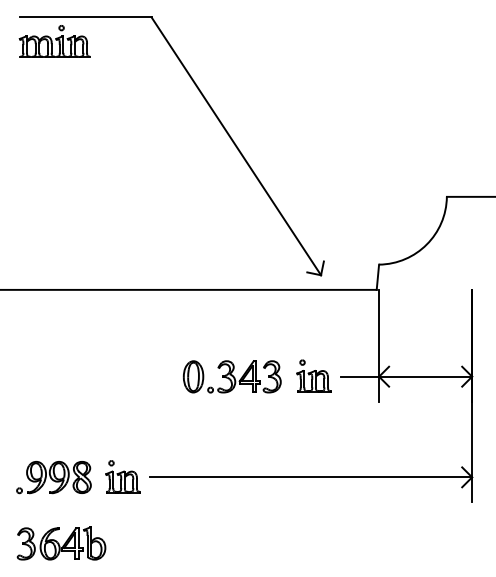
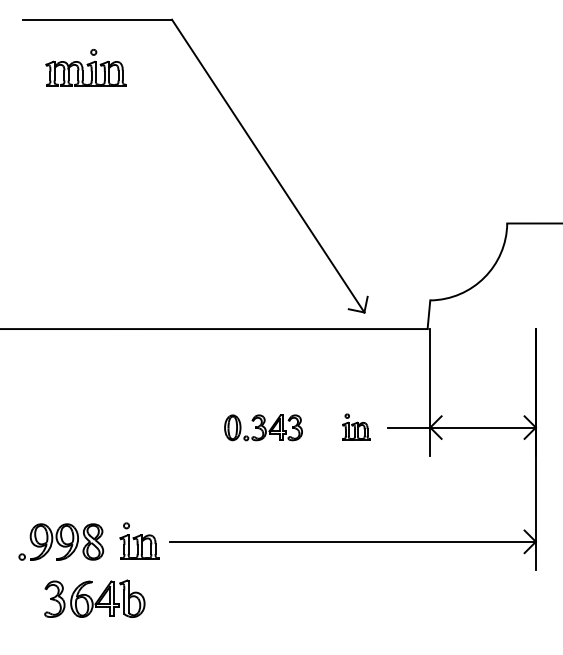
part: (54, 41) -> (85, 67), moved
part: (313, 375) -> (355, 426), size x0.7
part: (231, 376) -> (262, 427), size x0.7
part: (61, 543) -> (94, 598), moved

